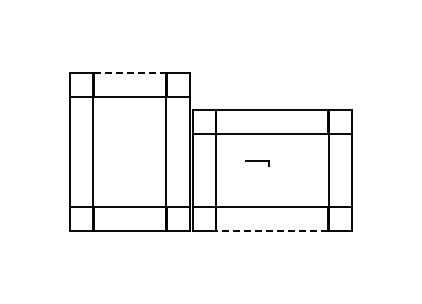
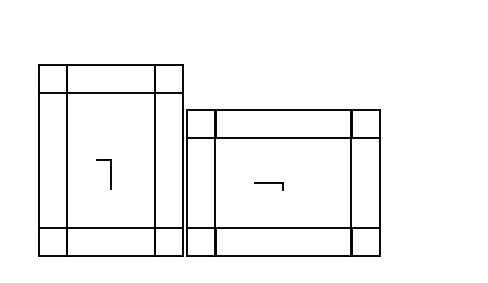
line: (130, 73) -> (111, 65), dashed -> solid
part: (123, 163) -> (103, 174), added
part: (257, 163) -> (268, 186), moved
line: (272, 230) -> (283, 255), dashed -> solid

